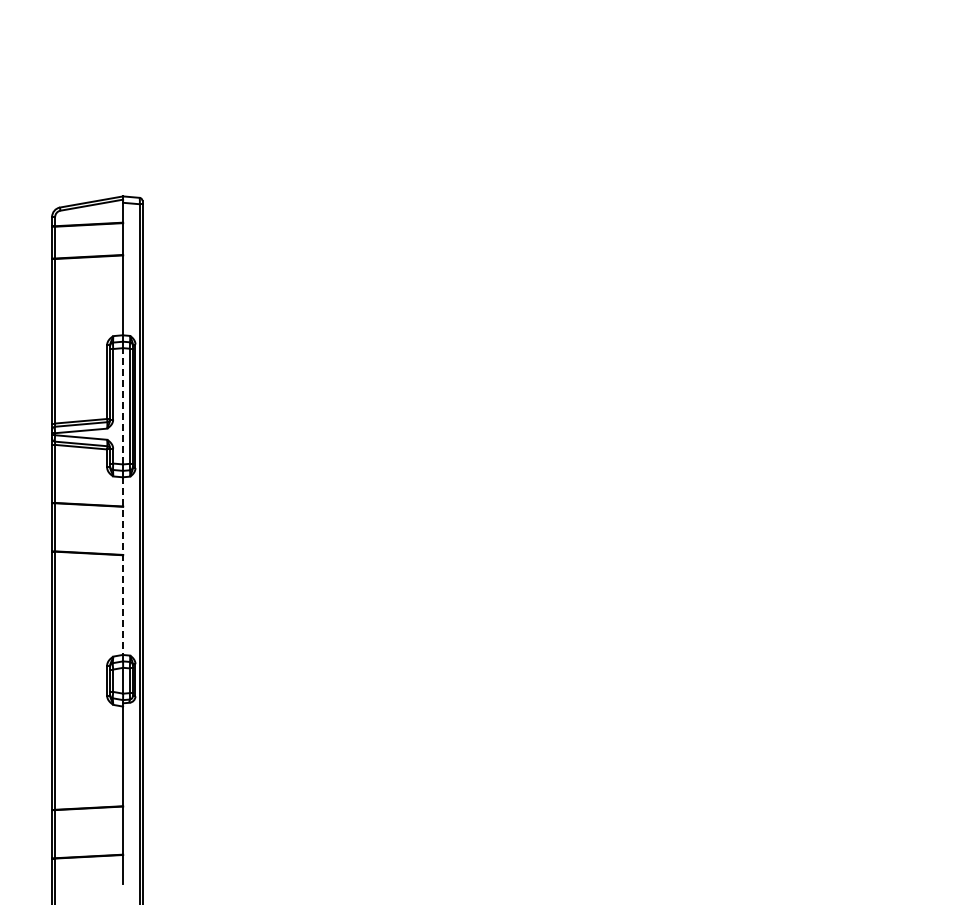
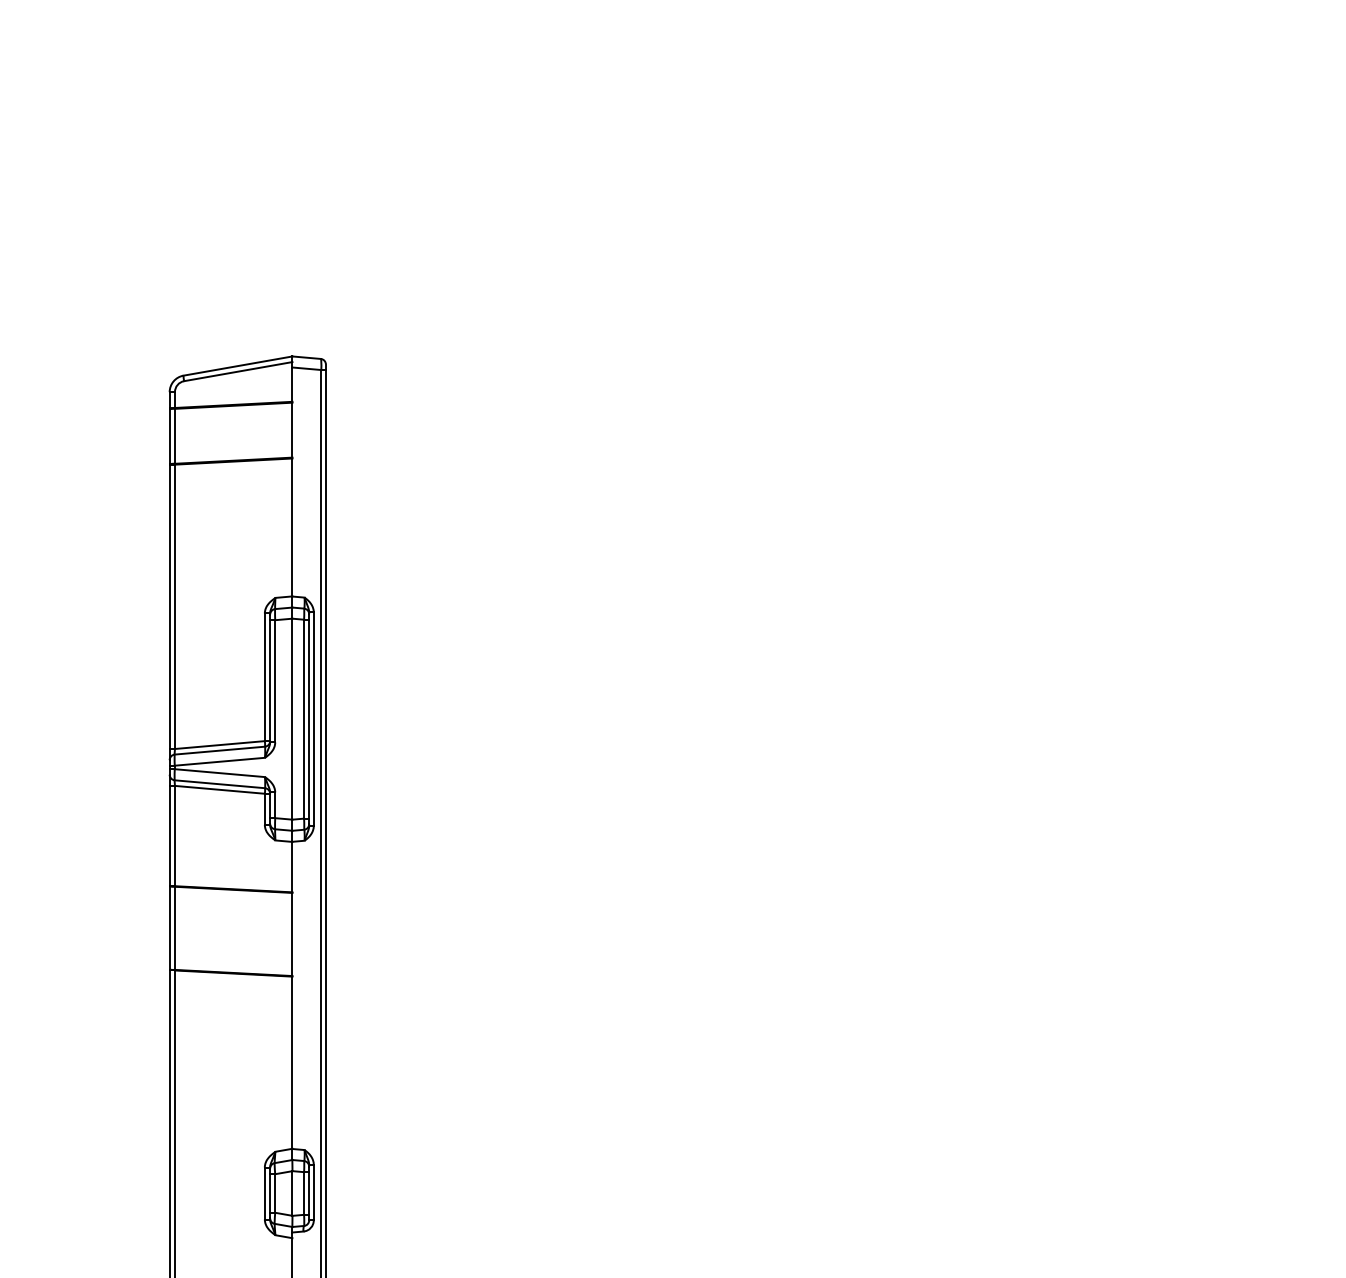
line: (123, 405) -> (293, 717), dashed -> solid
line: (123, 566) -> (293, 996), dashed -> solid

